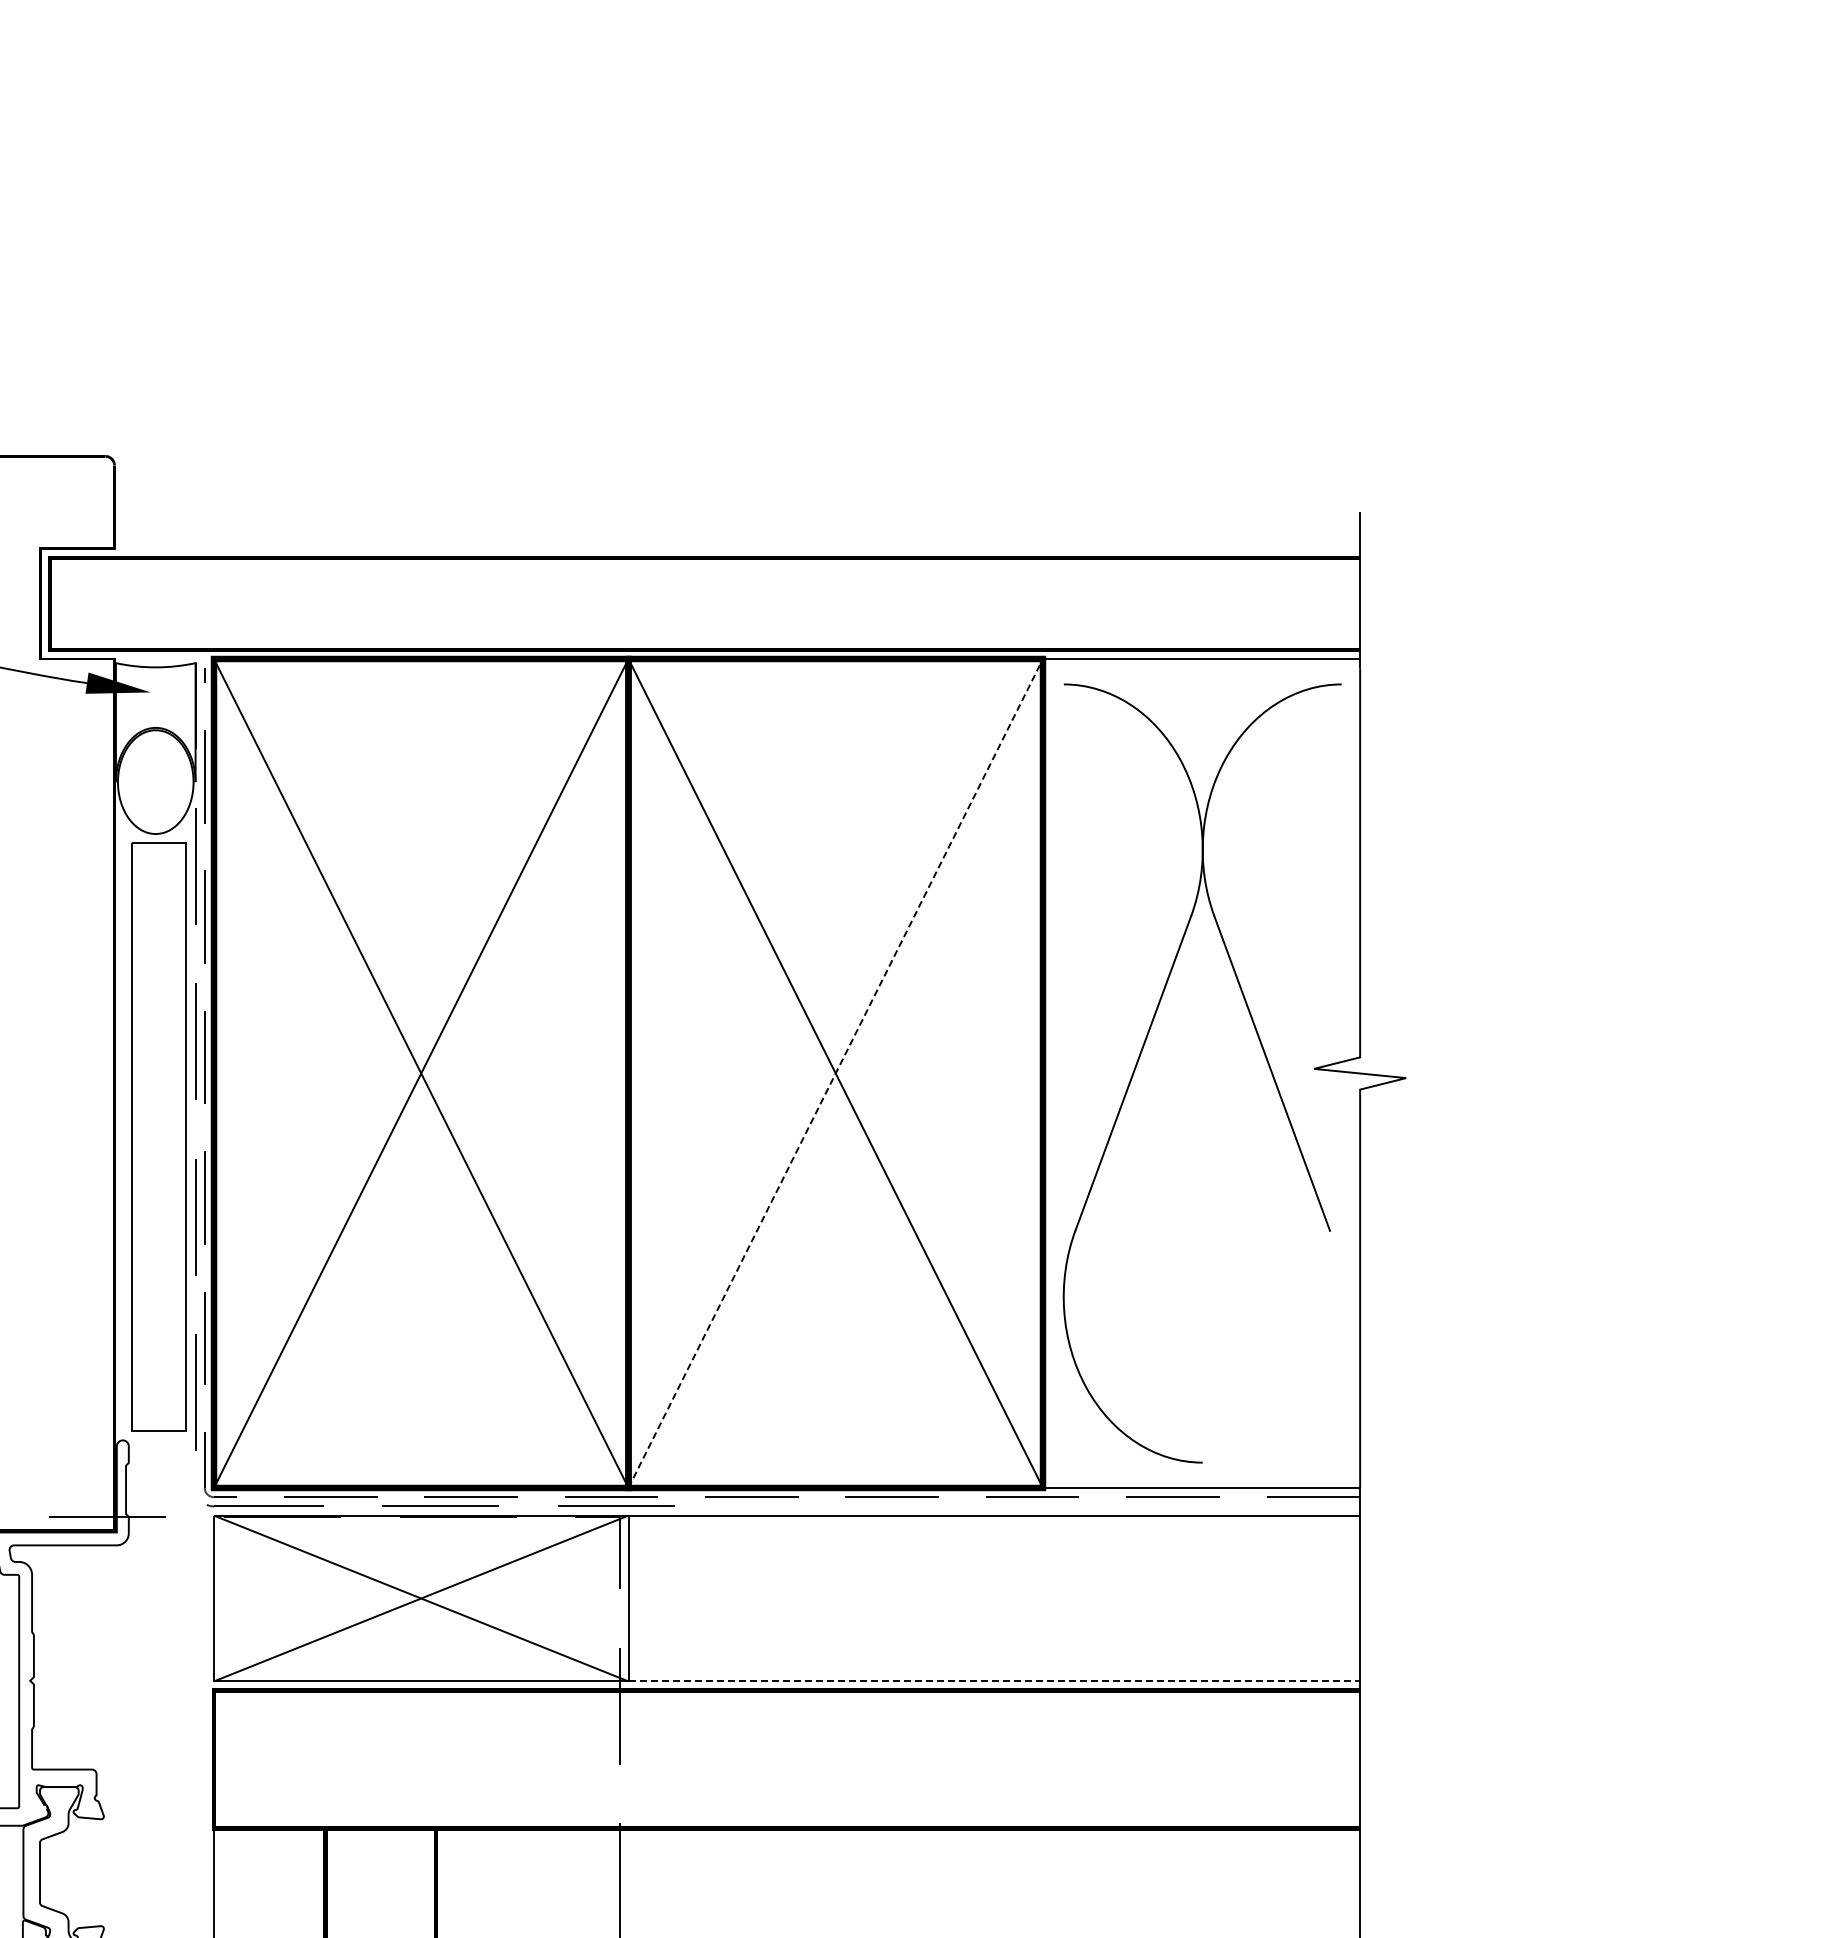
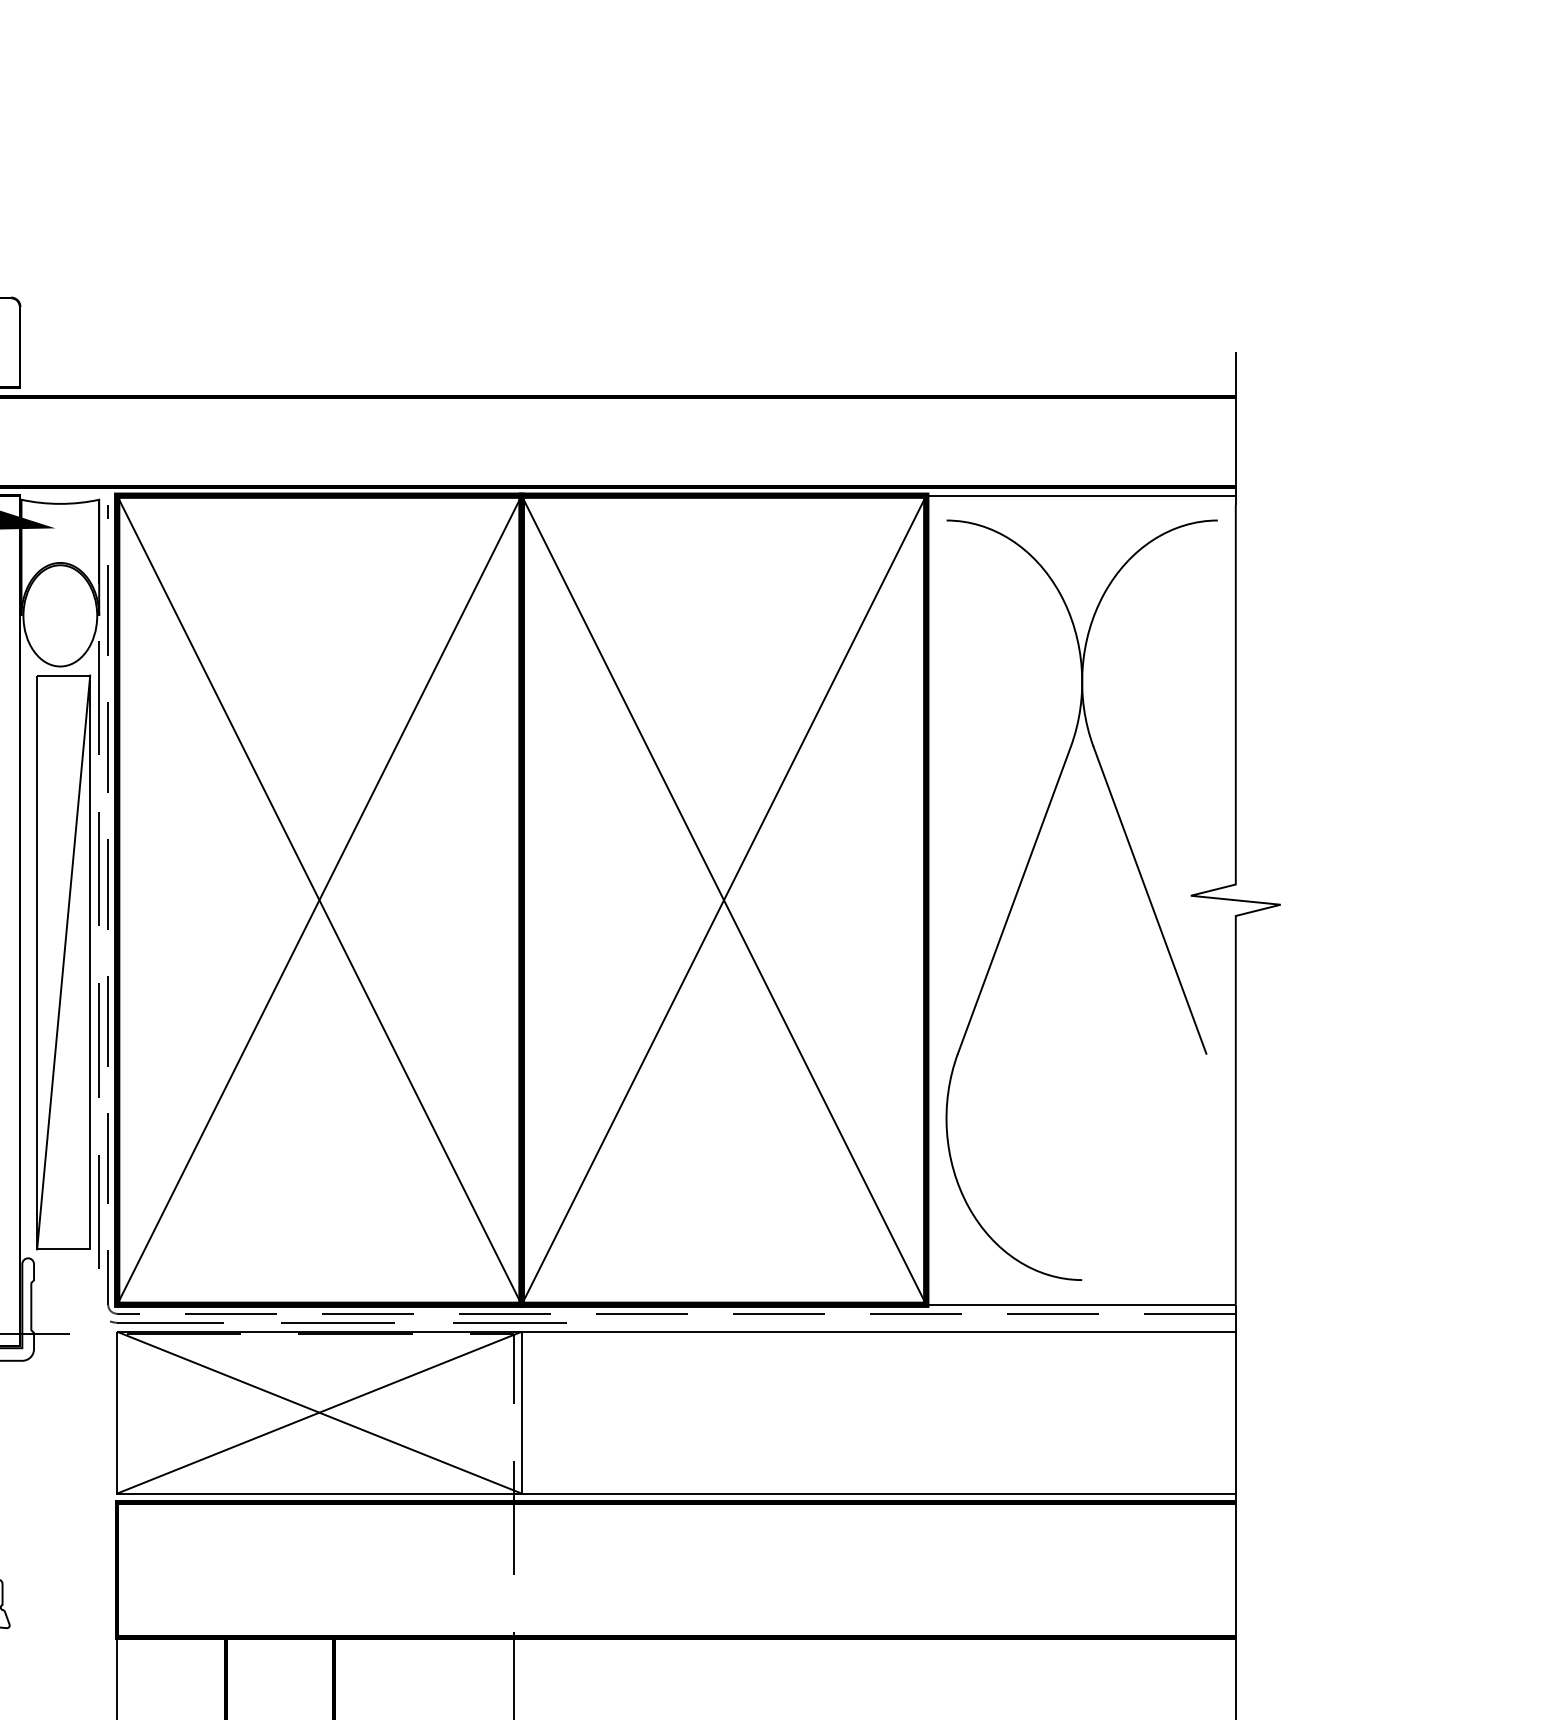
line: (835, 1073) -> (723, 900), dashed -> solid
line: (159, 1137) -> (63, 962), added
line: (994, 1681) -> (878, 1493), dashed -> solid

